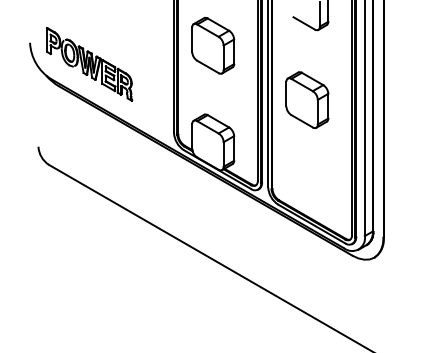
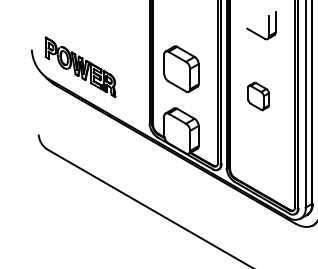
part: (213, 45) -> (181, 68), moved
part: (307, 99) -> (258, 95), size x0.6

